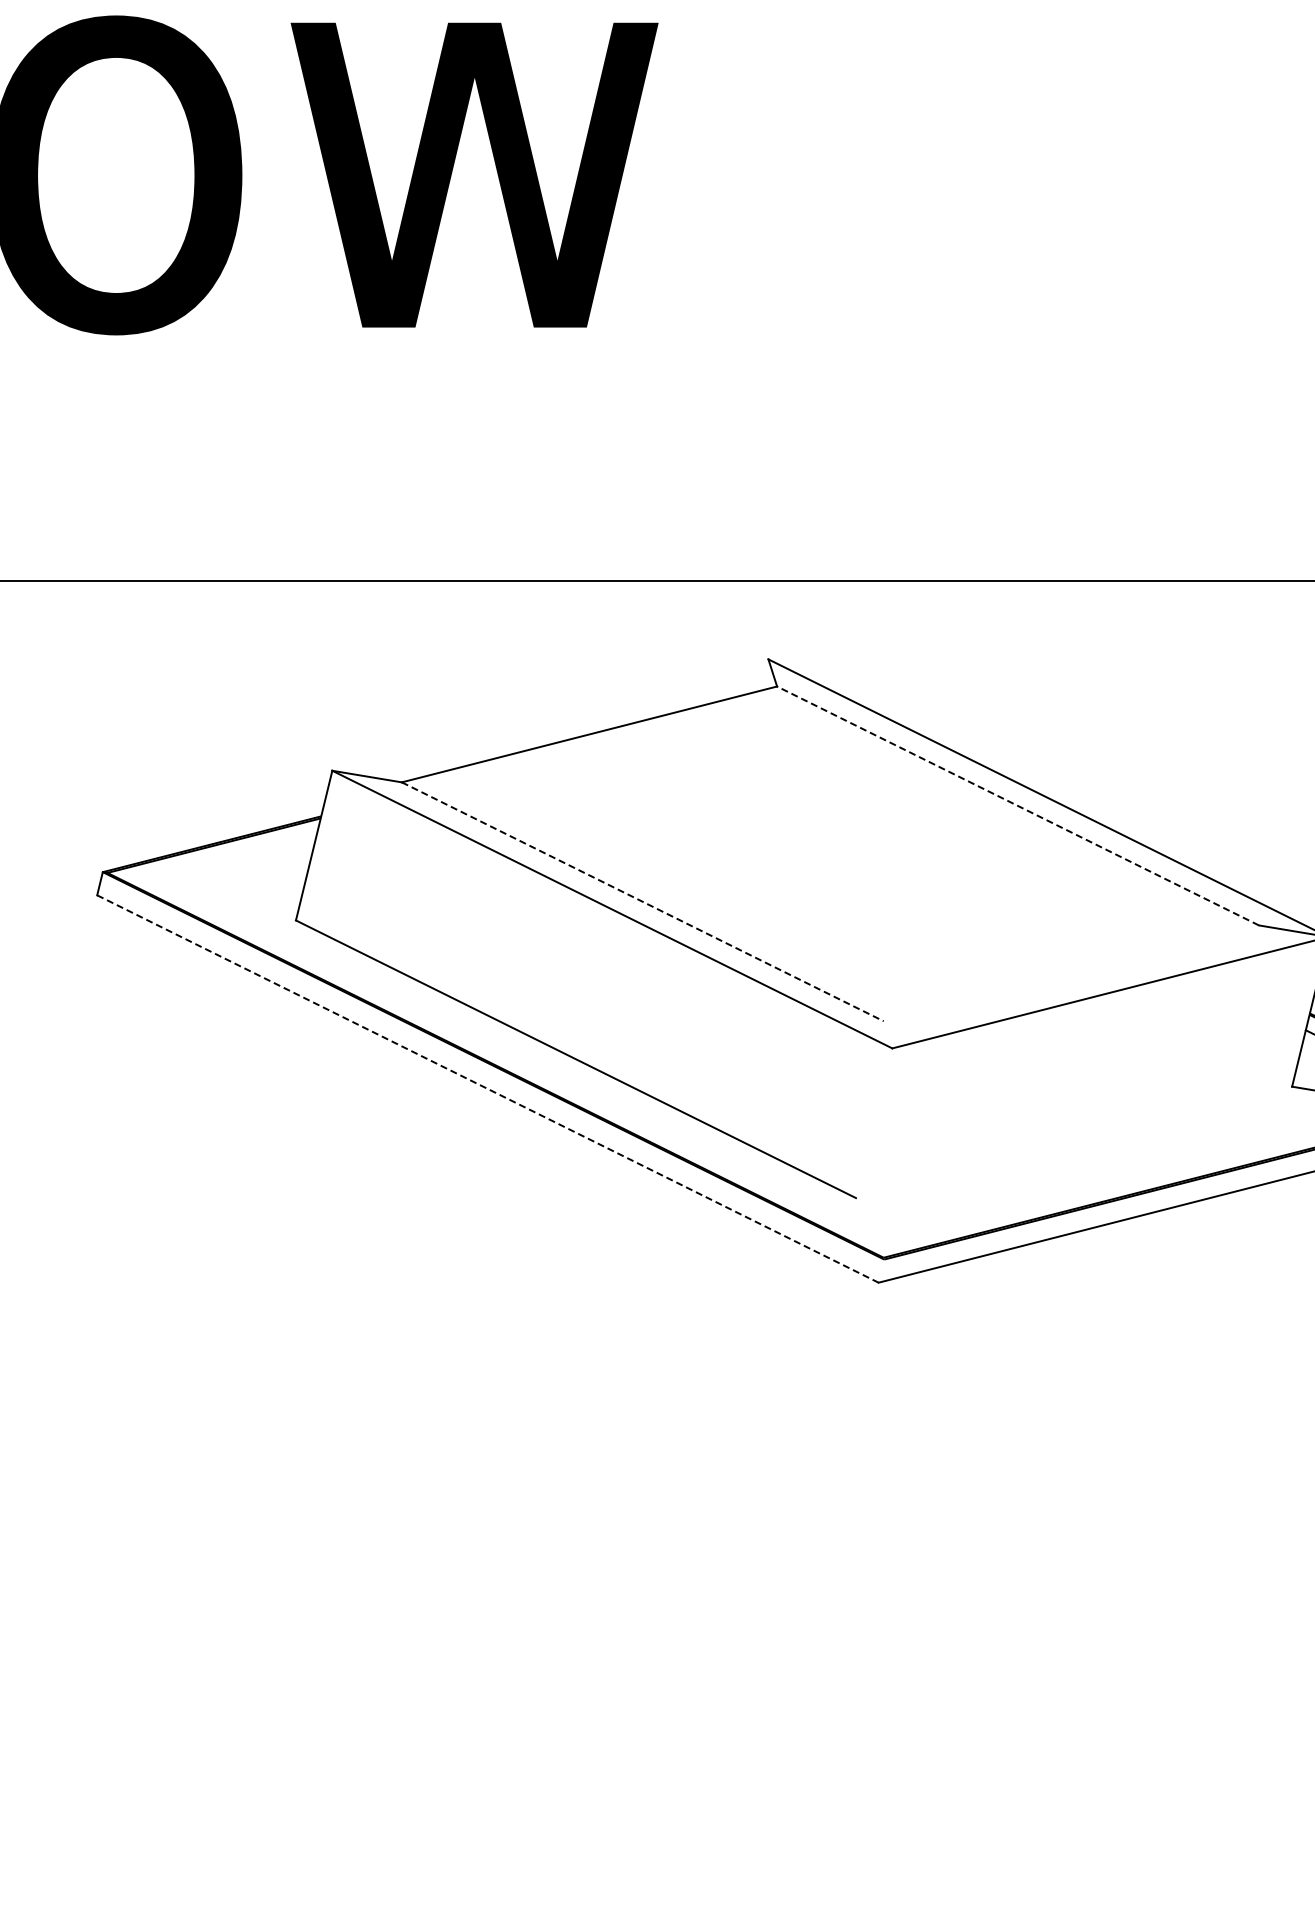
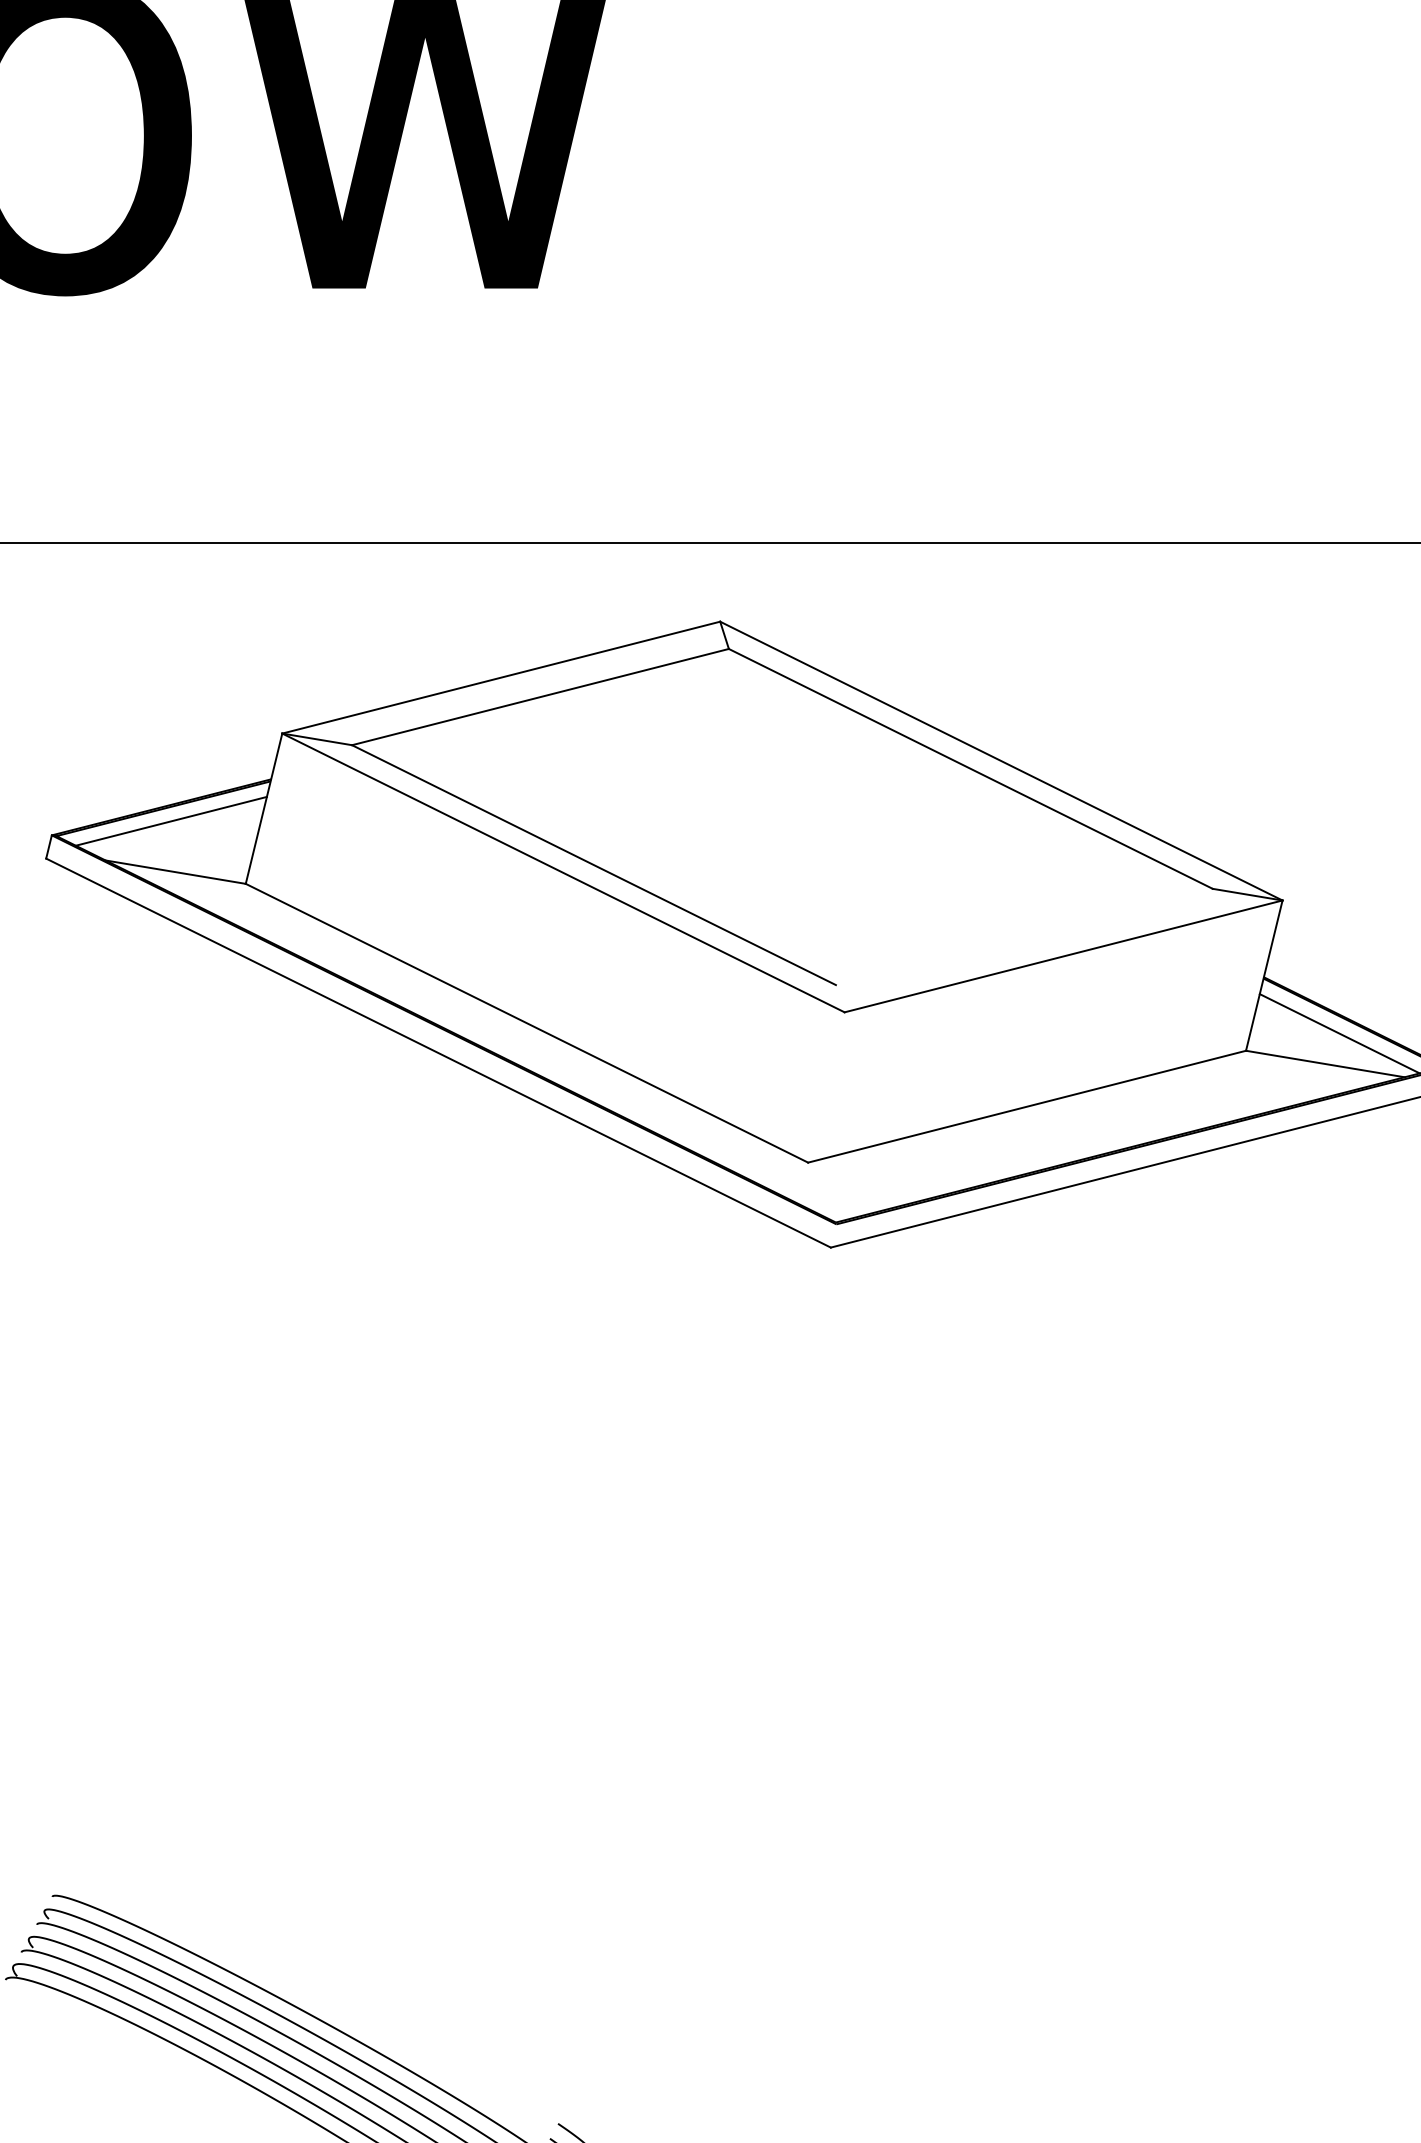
line: (550, 714) -> (501, 677), added
line: (1017, 805) -> (970, 768), dashed -> solid
line: (220, 857) -> (170, 820), added
line: (643, 902) -> (594, 865), dashed -> solid
line: (225, 908) -> (175, 871), added
line: (487, 1089) -> (438, 1053), dashed -> solid
line: (1074, 1142) -> (1027, 1106), added

